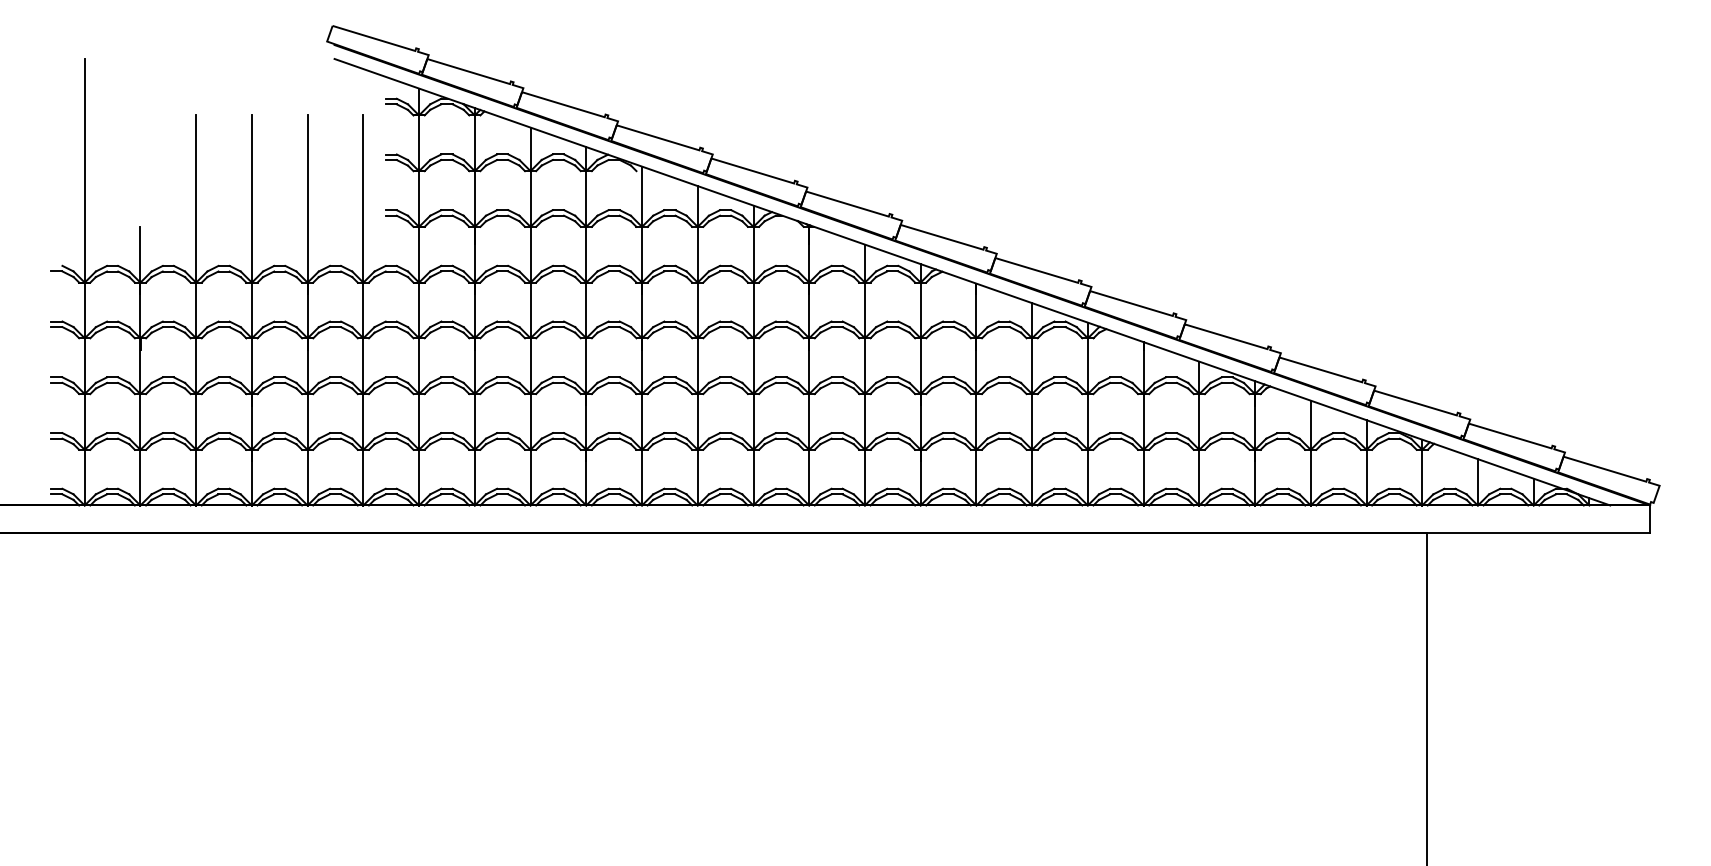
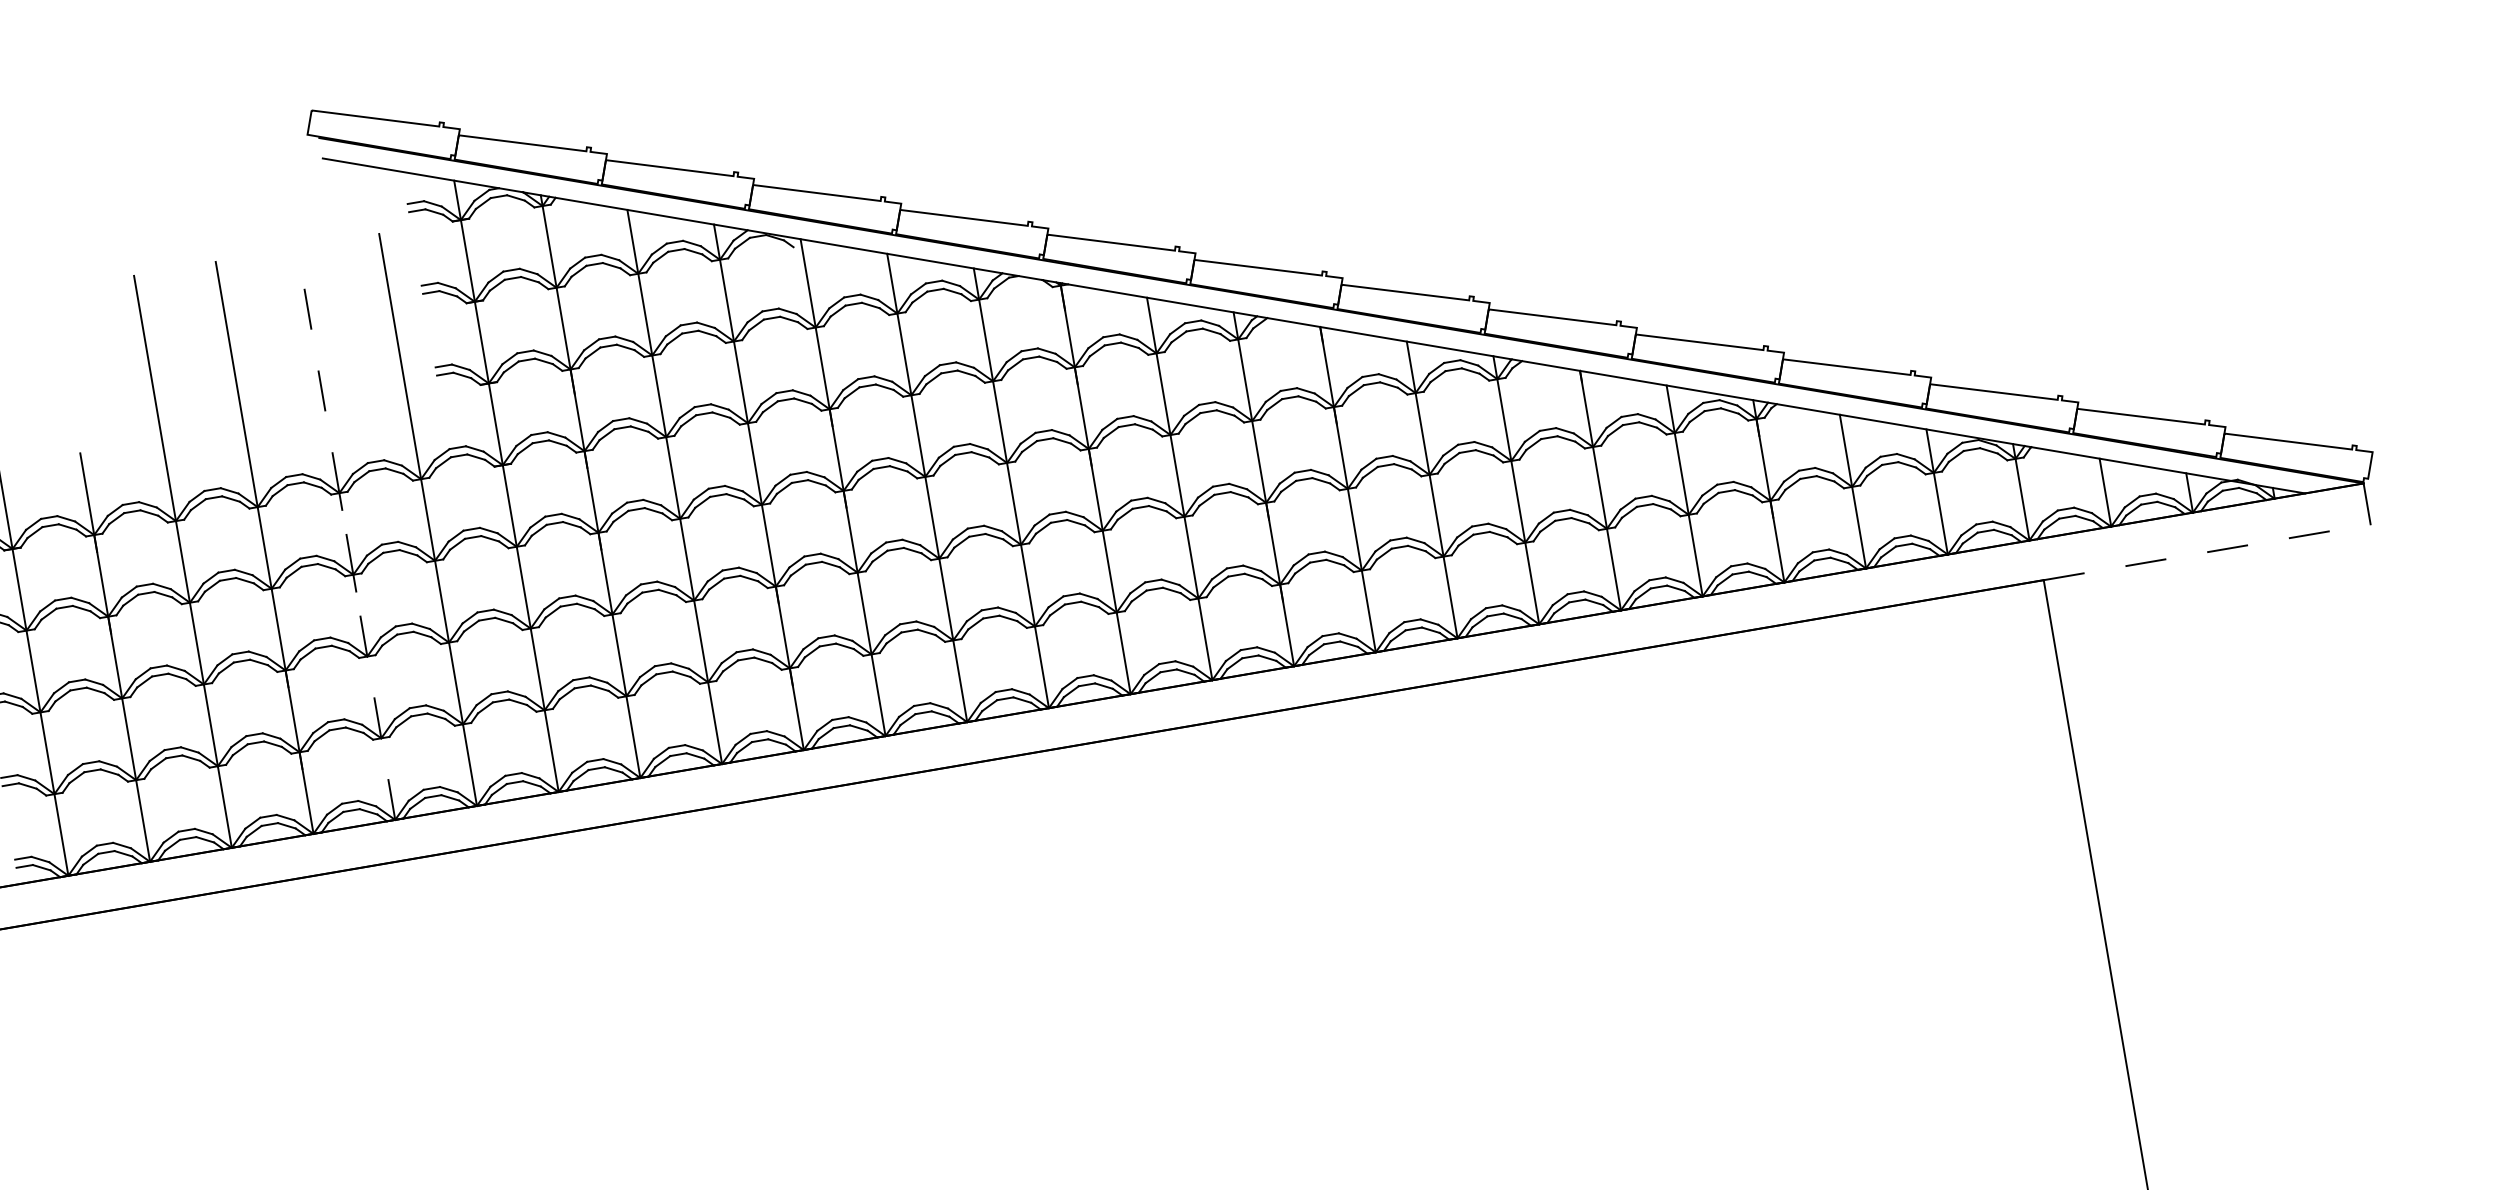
line: (307, 309) -> (345, 532), solid -> dashed
line: (1539, 533) -> (2208, 552), solid -> dashed

